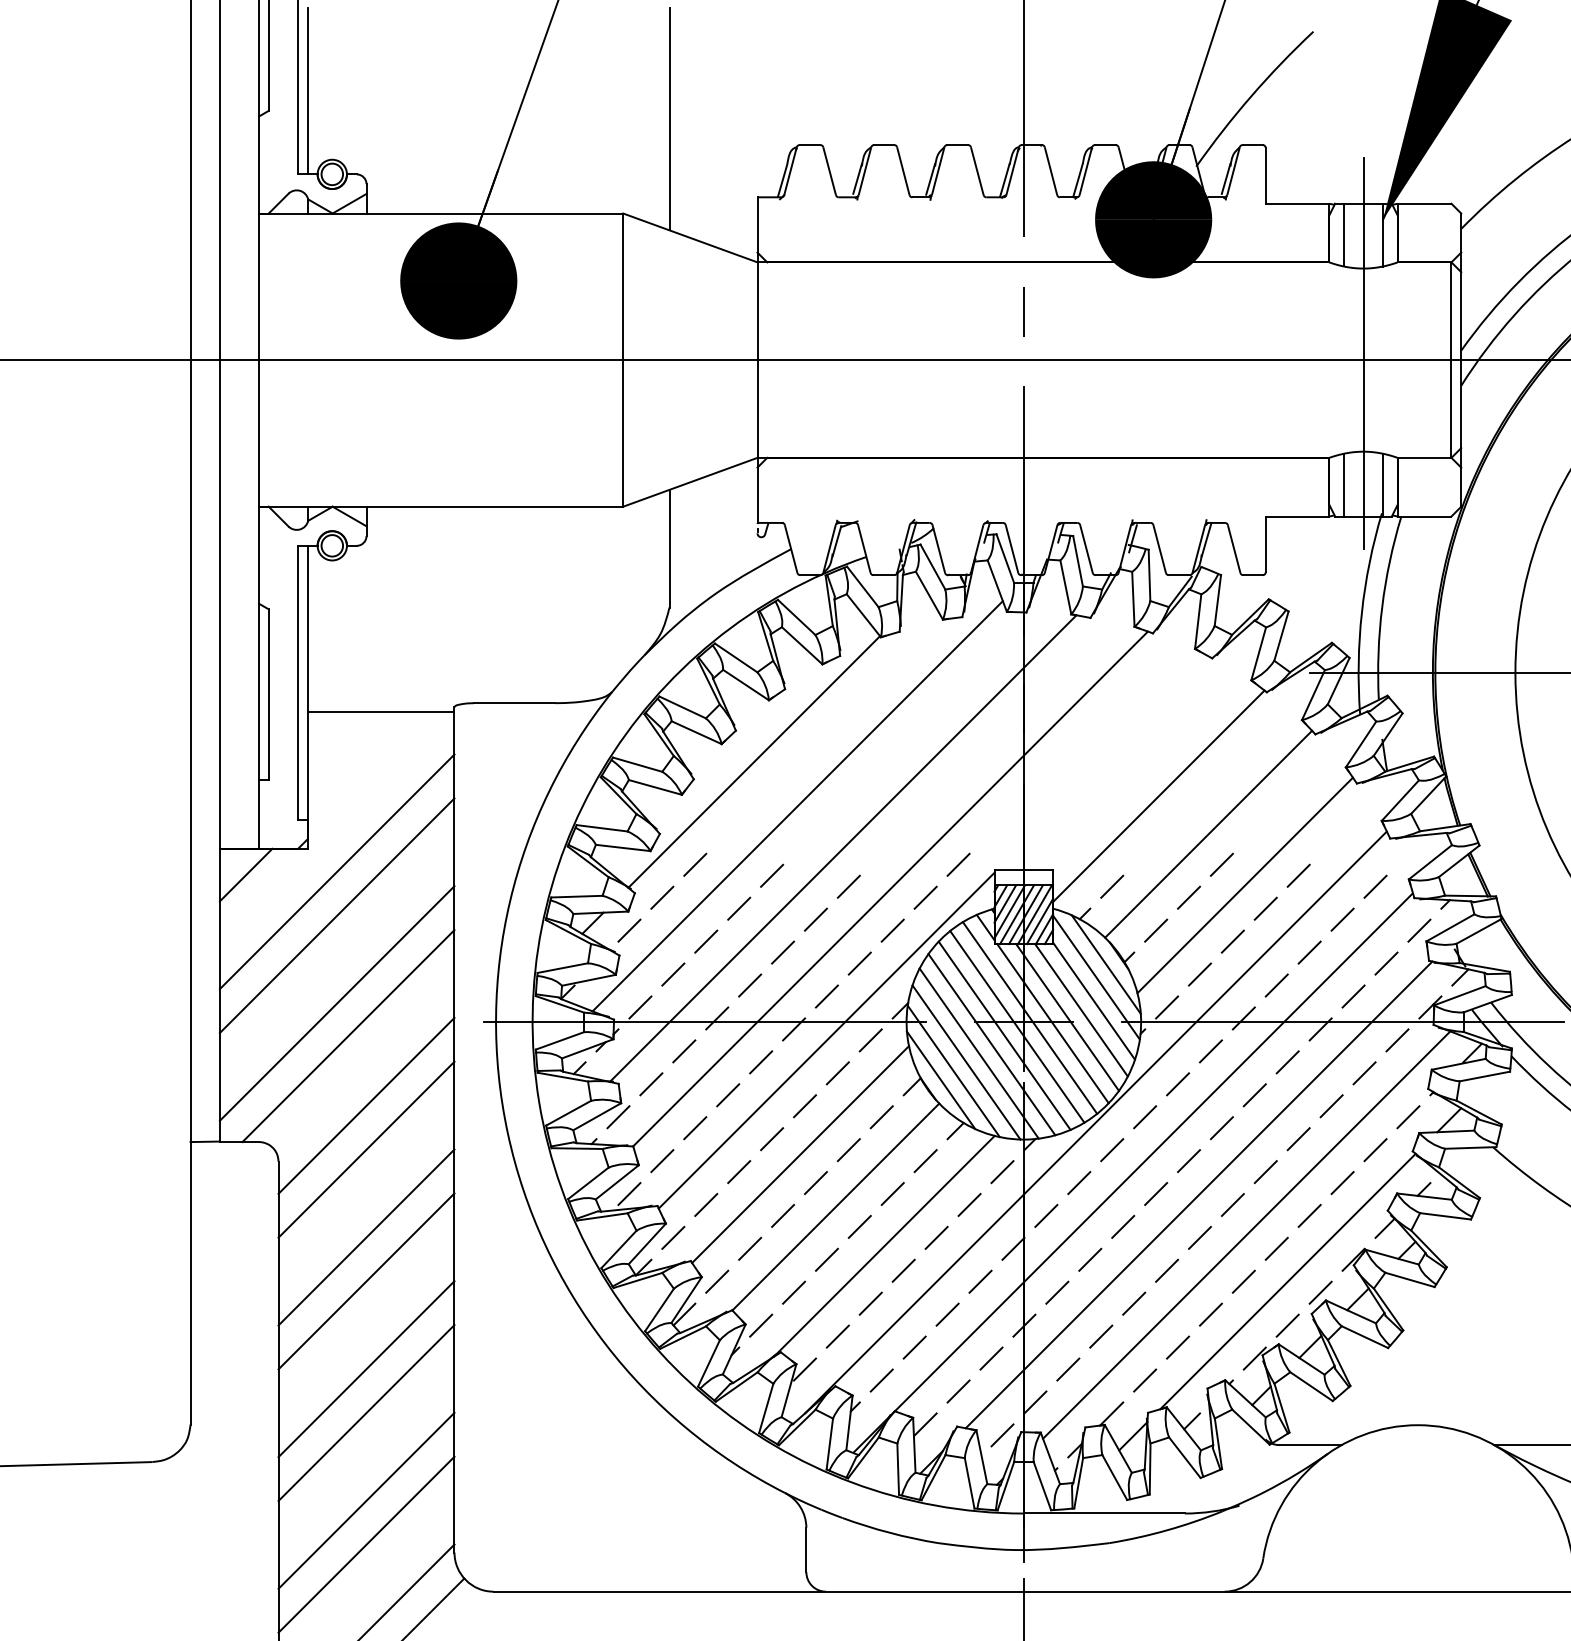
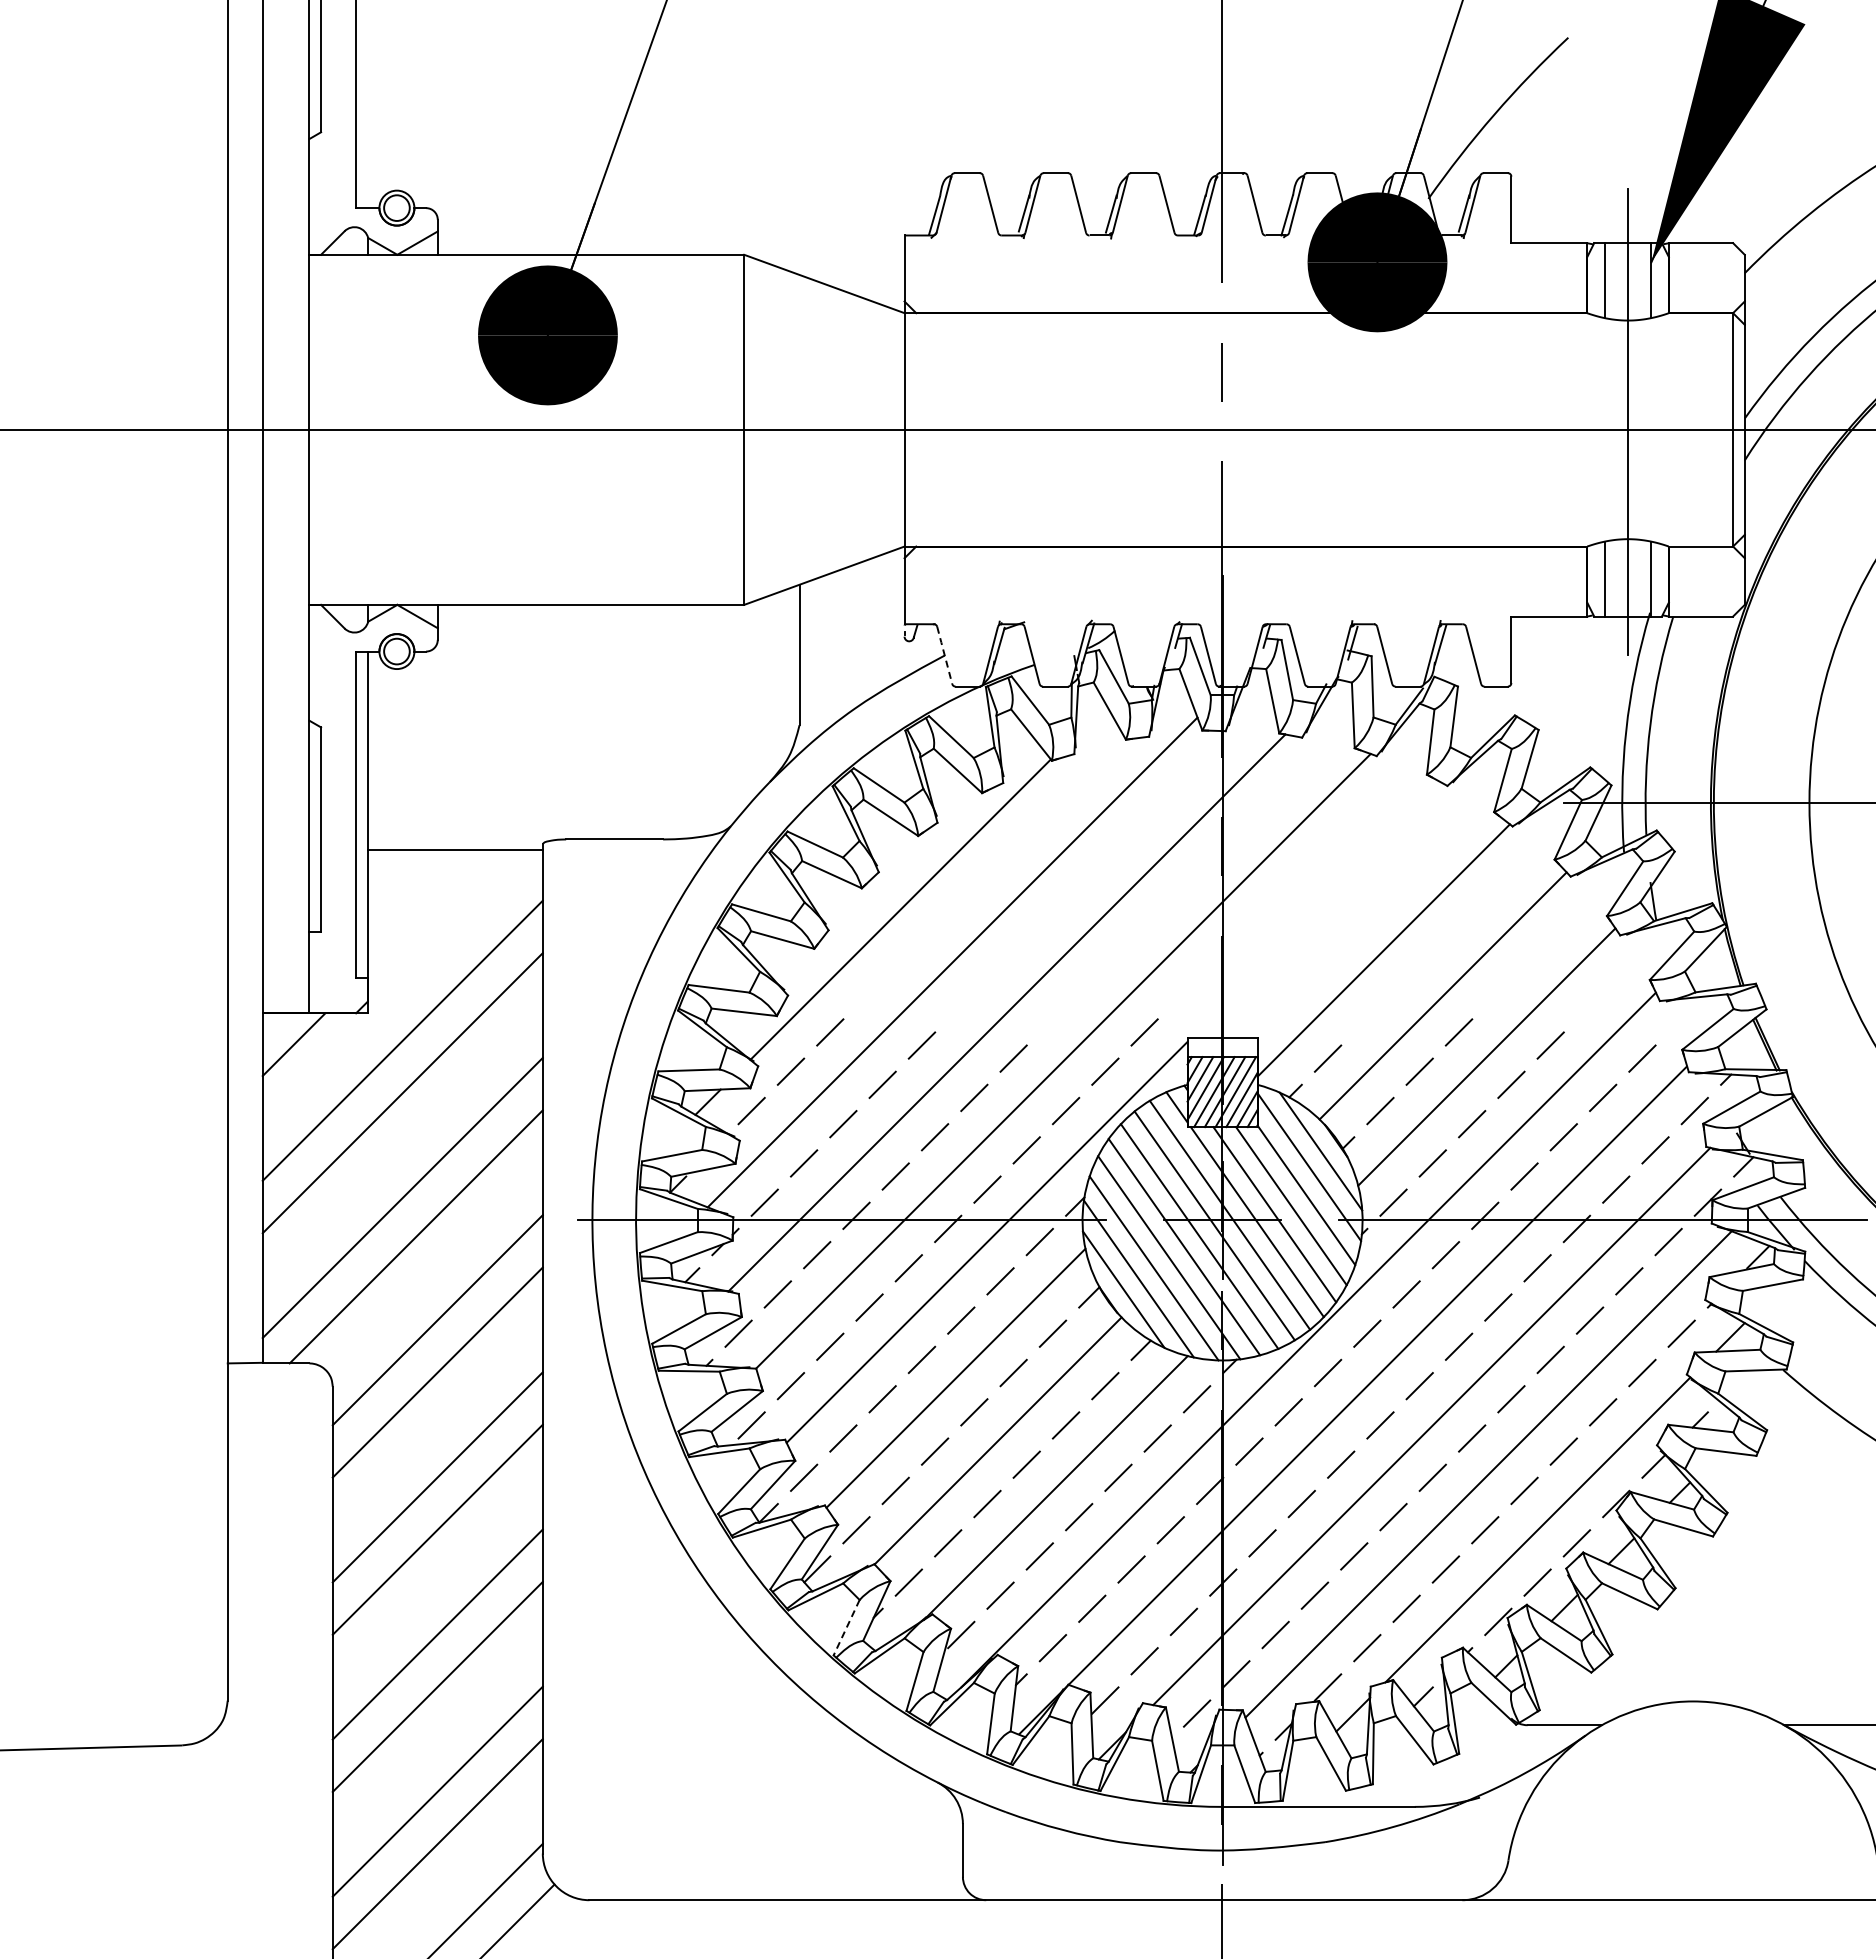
line: (307, 90) -> (367, 108), removed
line: (669, 118) -> (799, 141), removed
line: (790, 549) -> (944, 655), solid -> dashed
line: (708, 1363) -> (846, 1627), solid -> dashed

